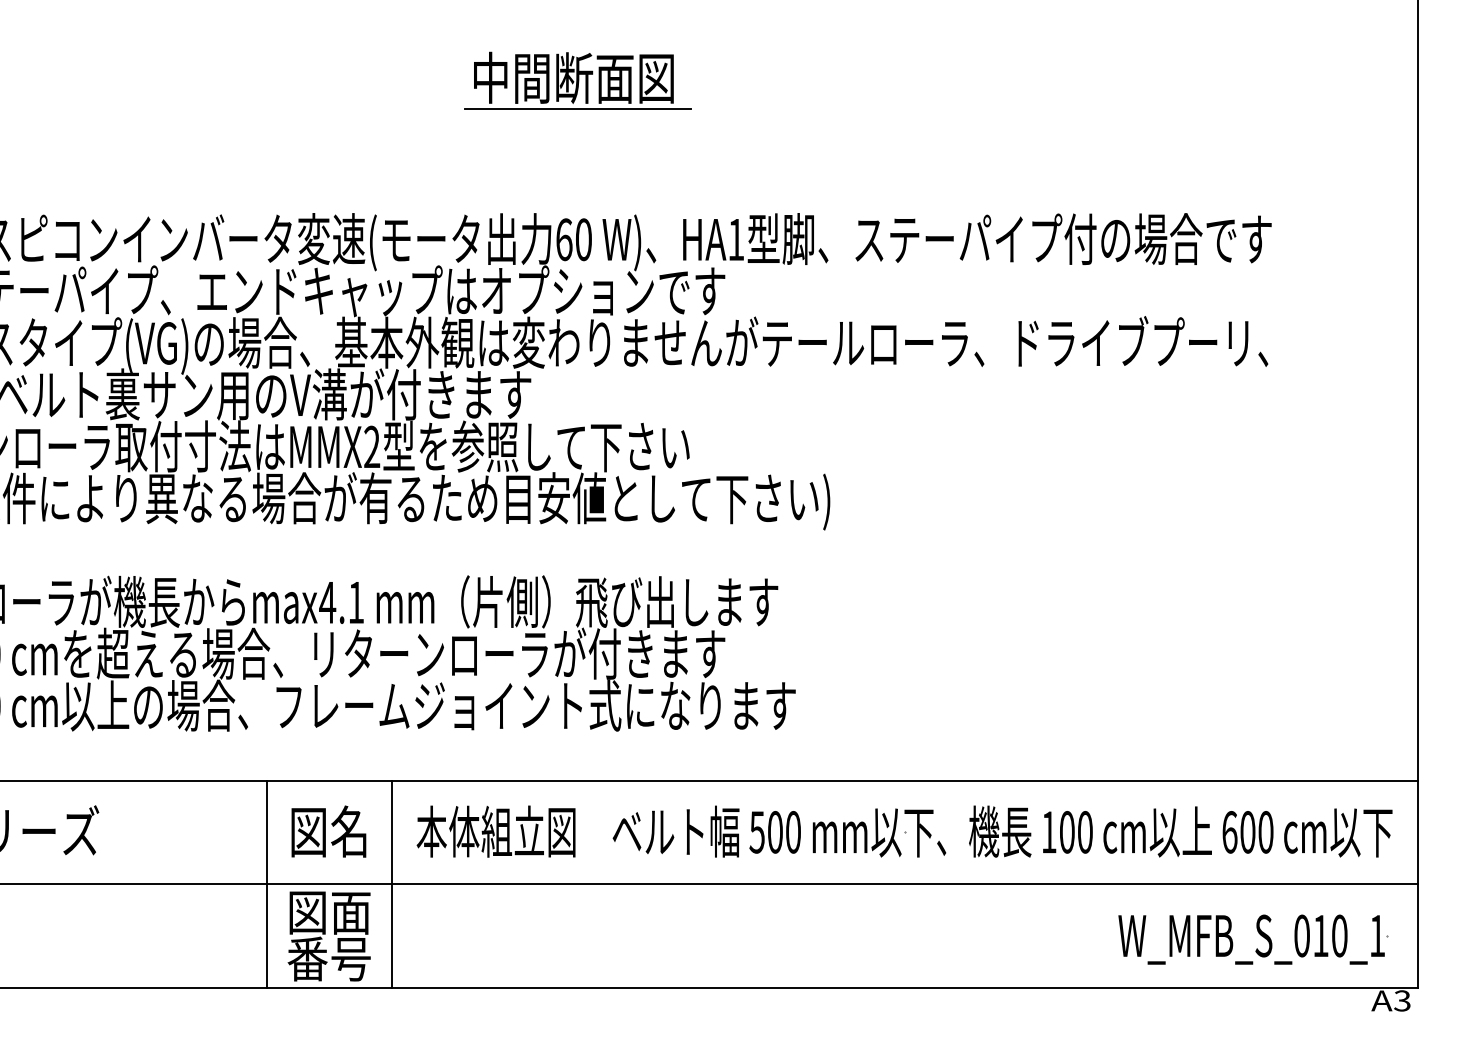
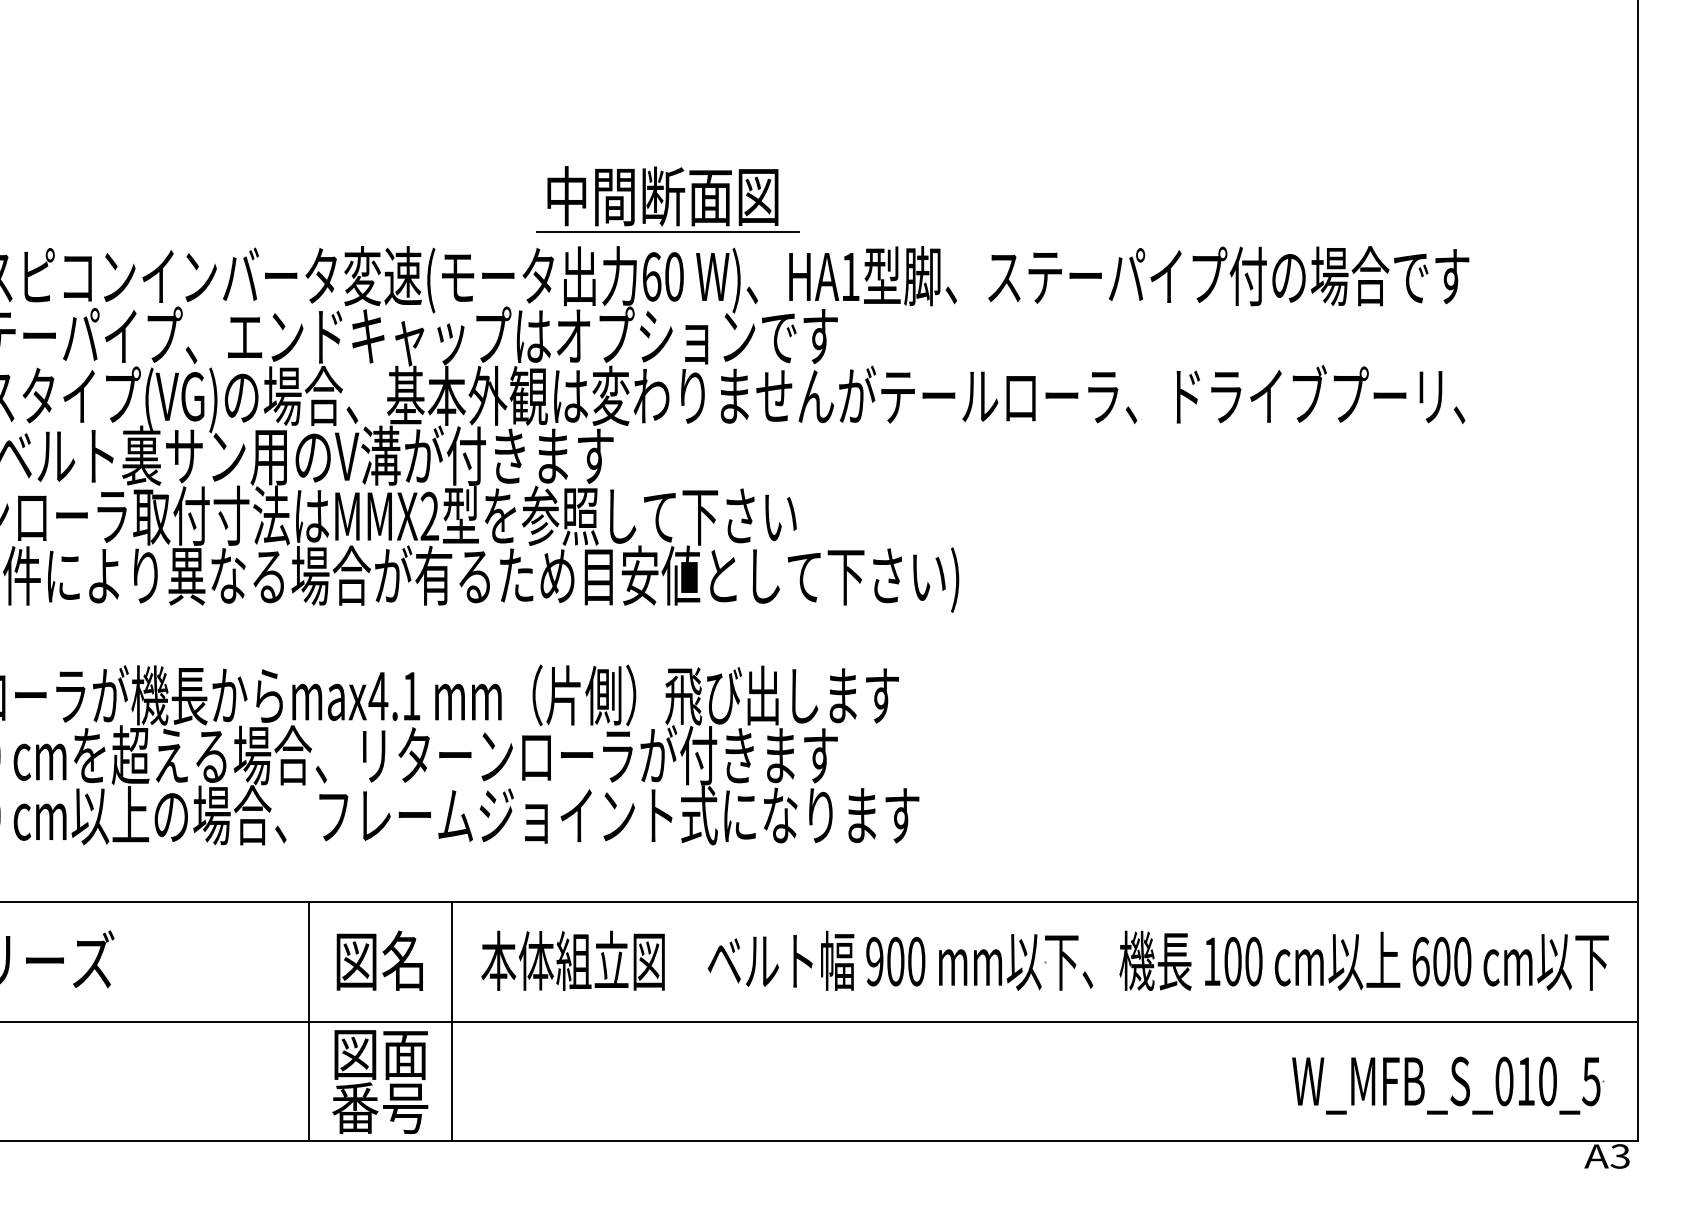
part: (577, 80) -> (667, 199), moved
text: (756, 832) -> (873, 961), 500 -> 900
text: (1377, 936) -> (1591, 1082), W_MFB_S_010_1 -> W_MFB_S_010_5

